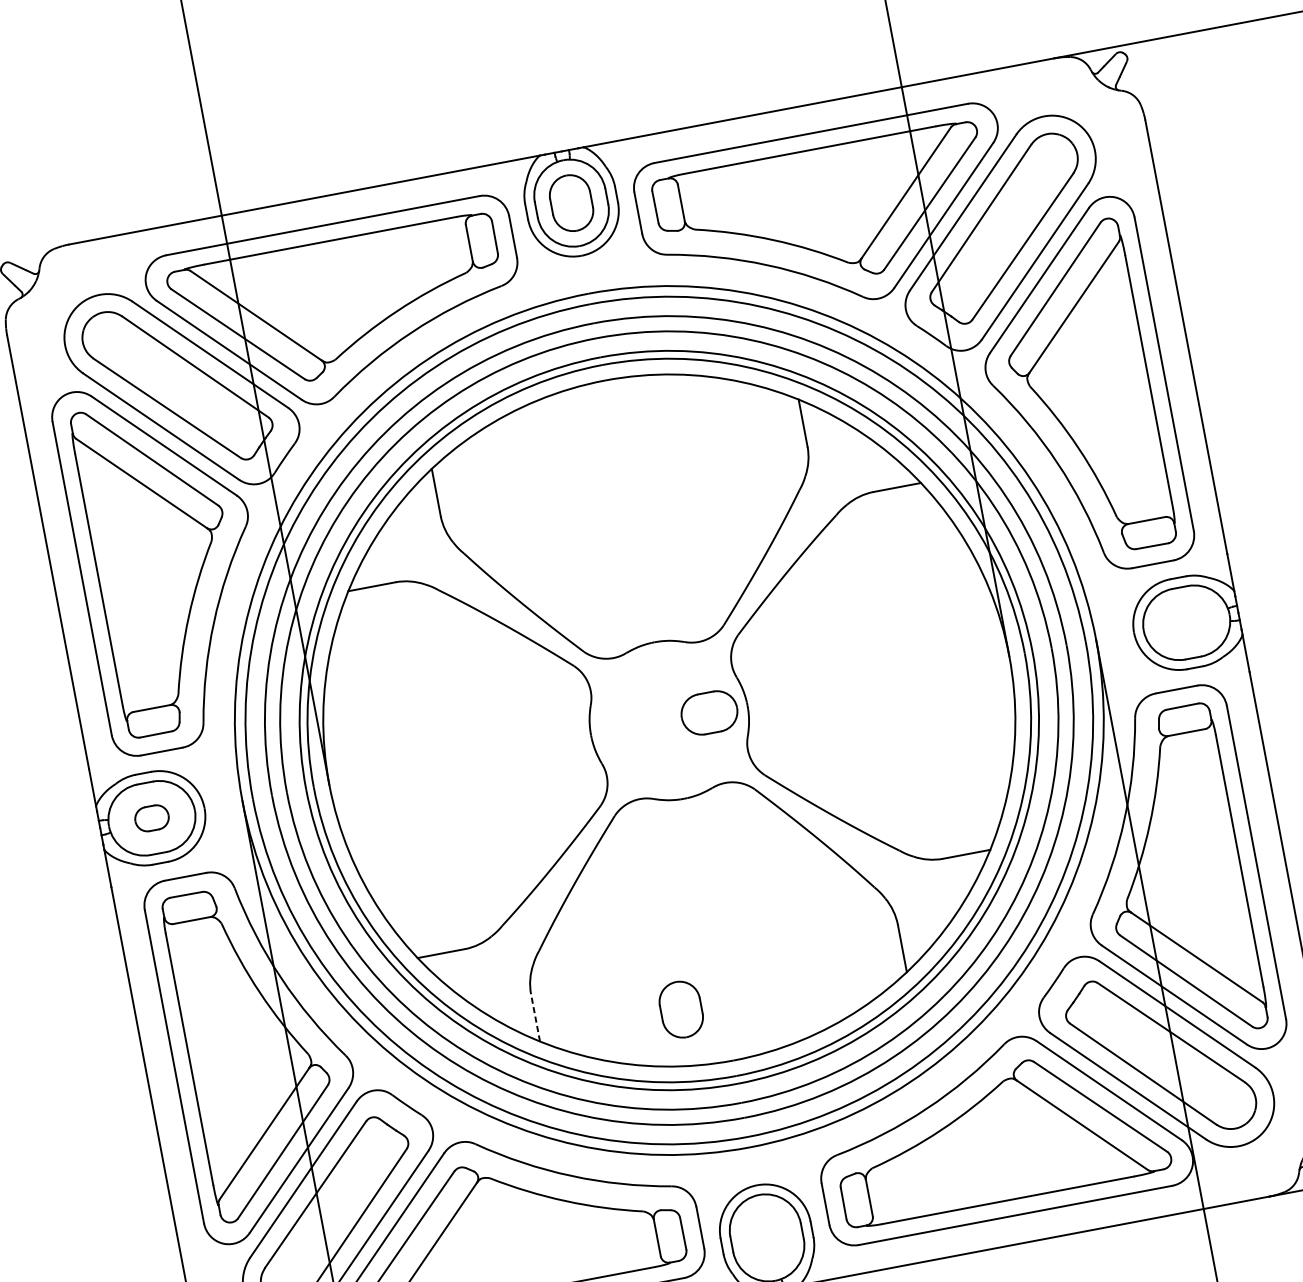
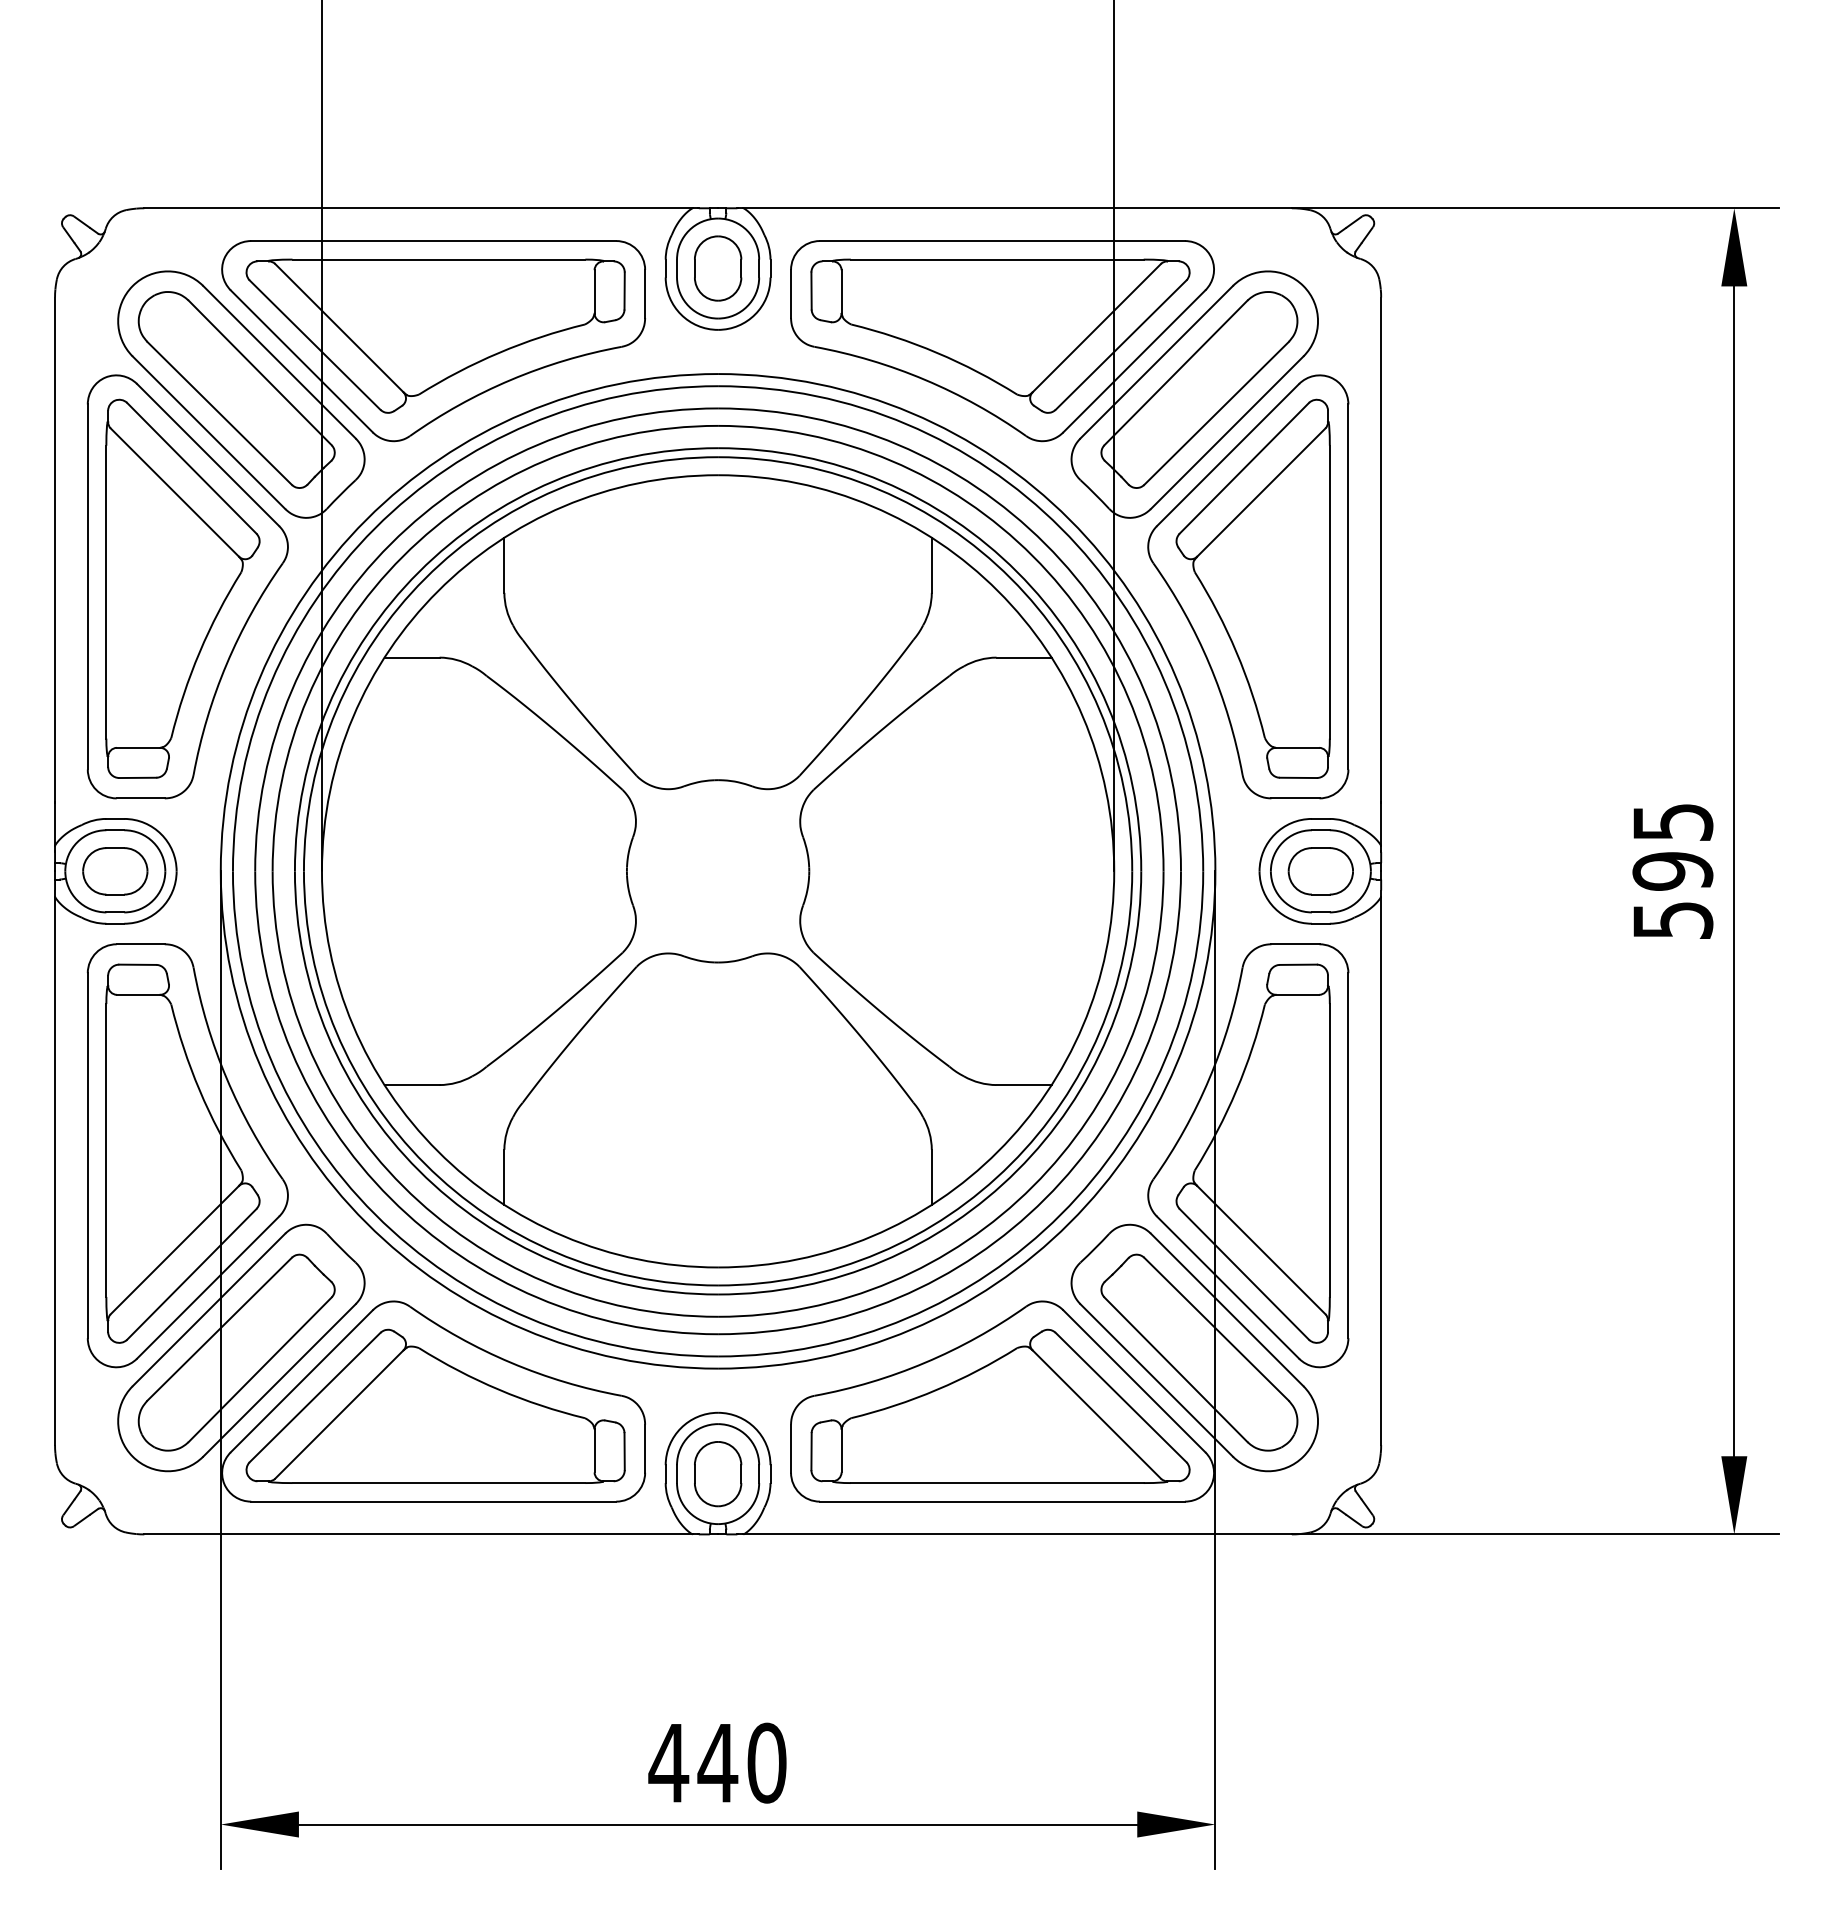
part: (709, 713) -> (1320, 871), moved
part: (152, 818) -> (115, 871), size x1.67
part: (681, 1009) -> (718, 1474), moved
line: (535, 1017) -> (504, 1177), dashed -> solid

